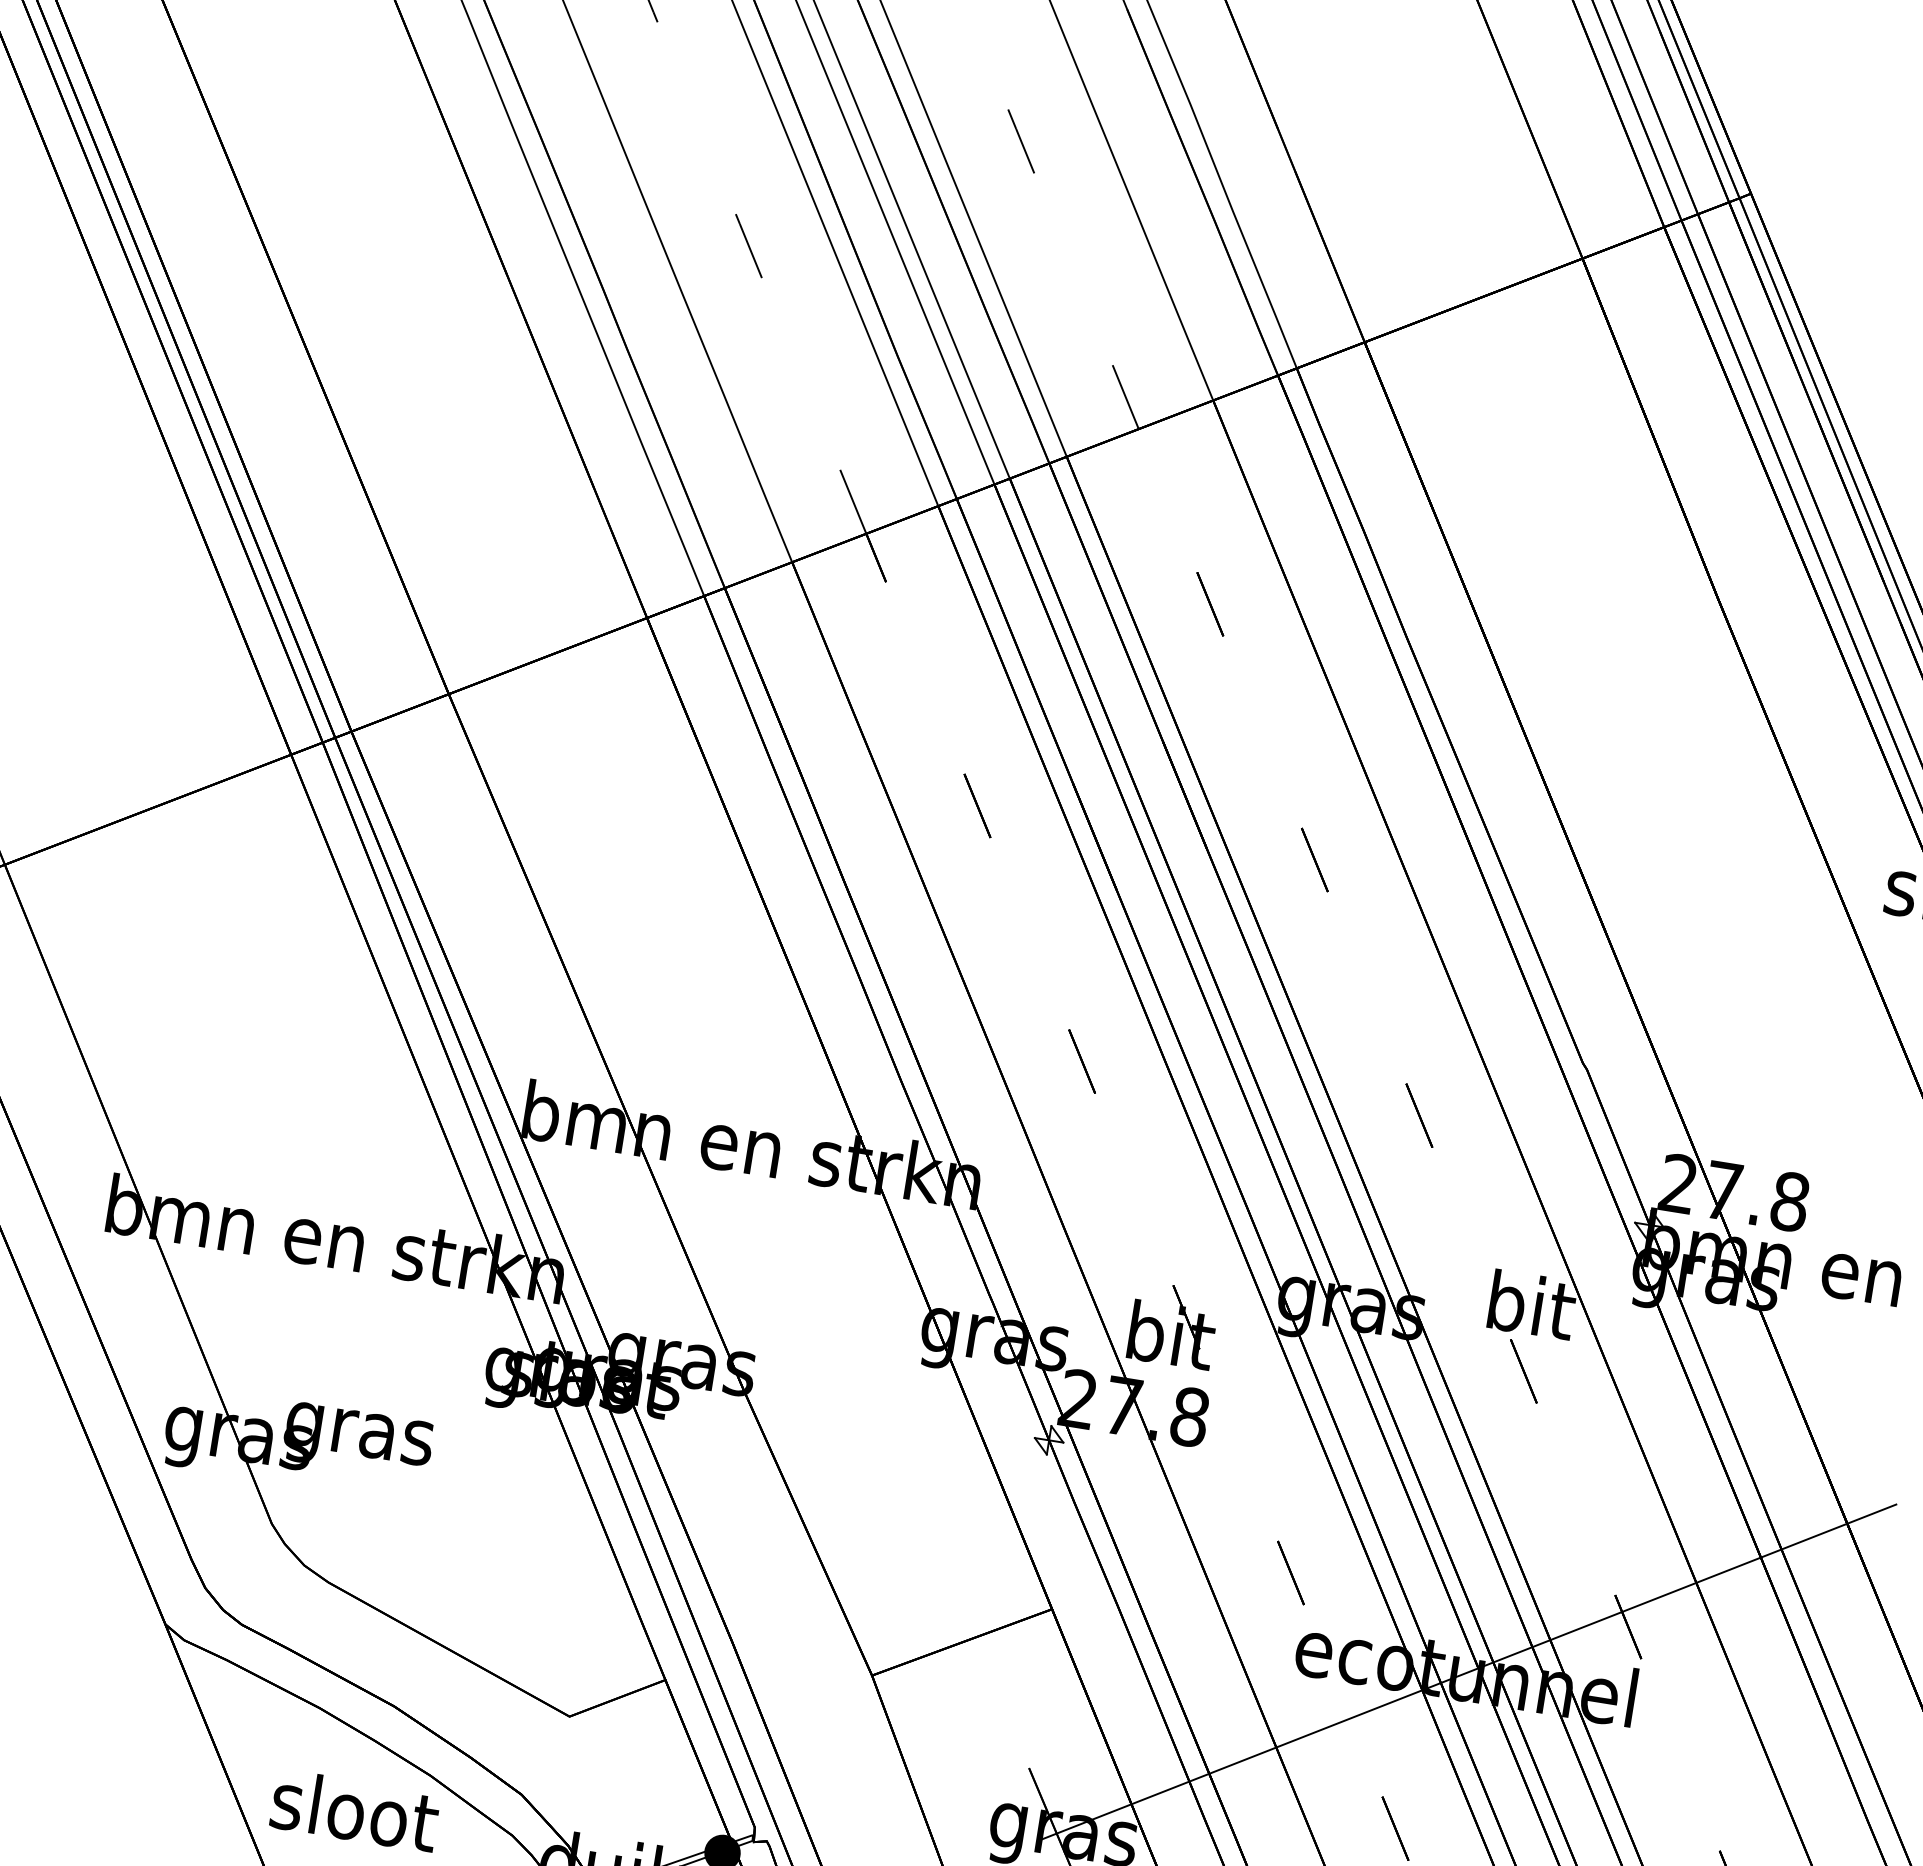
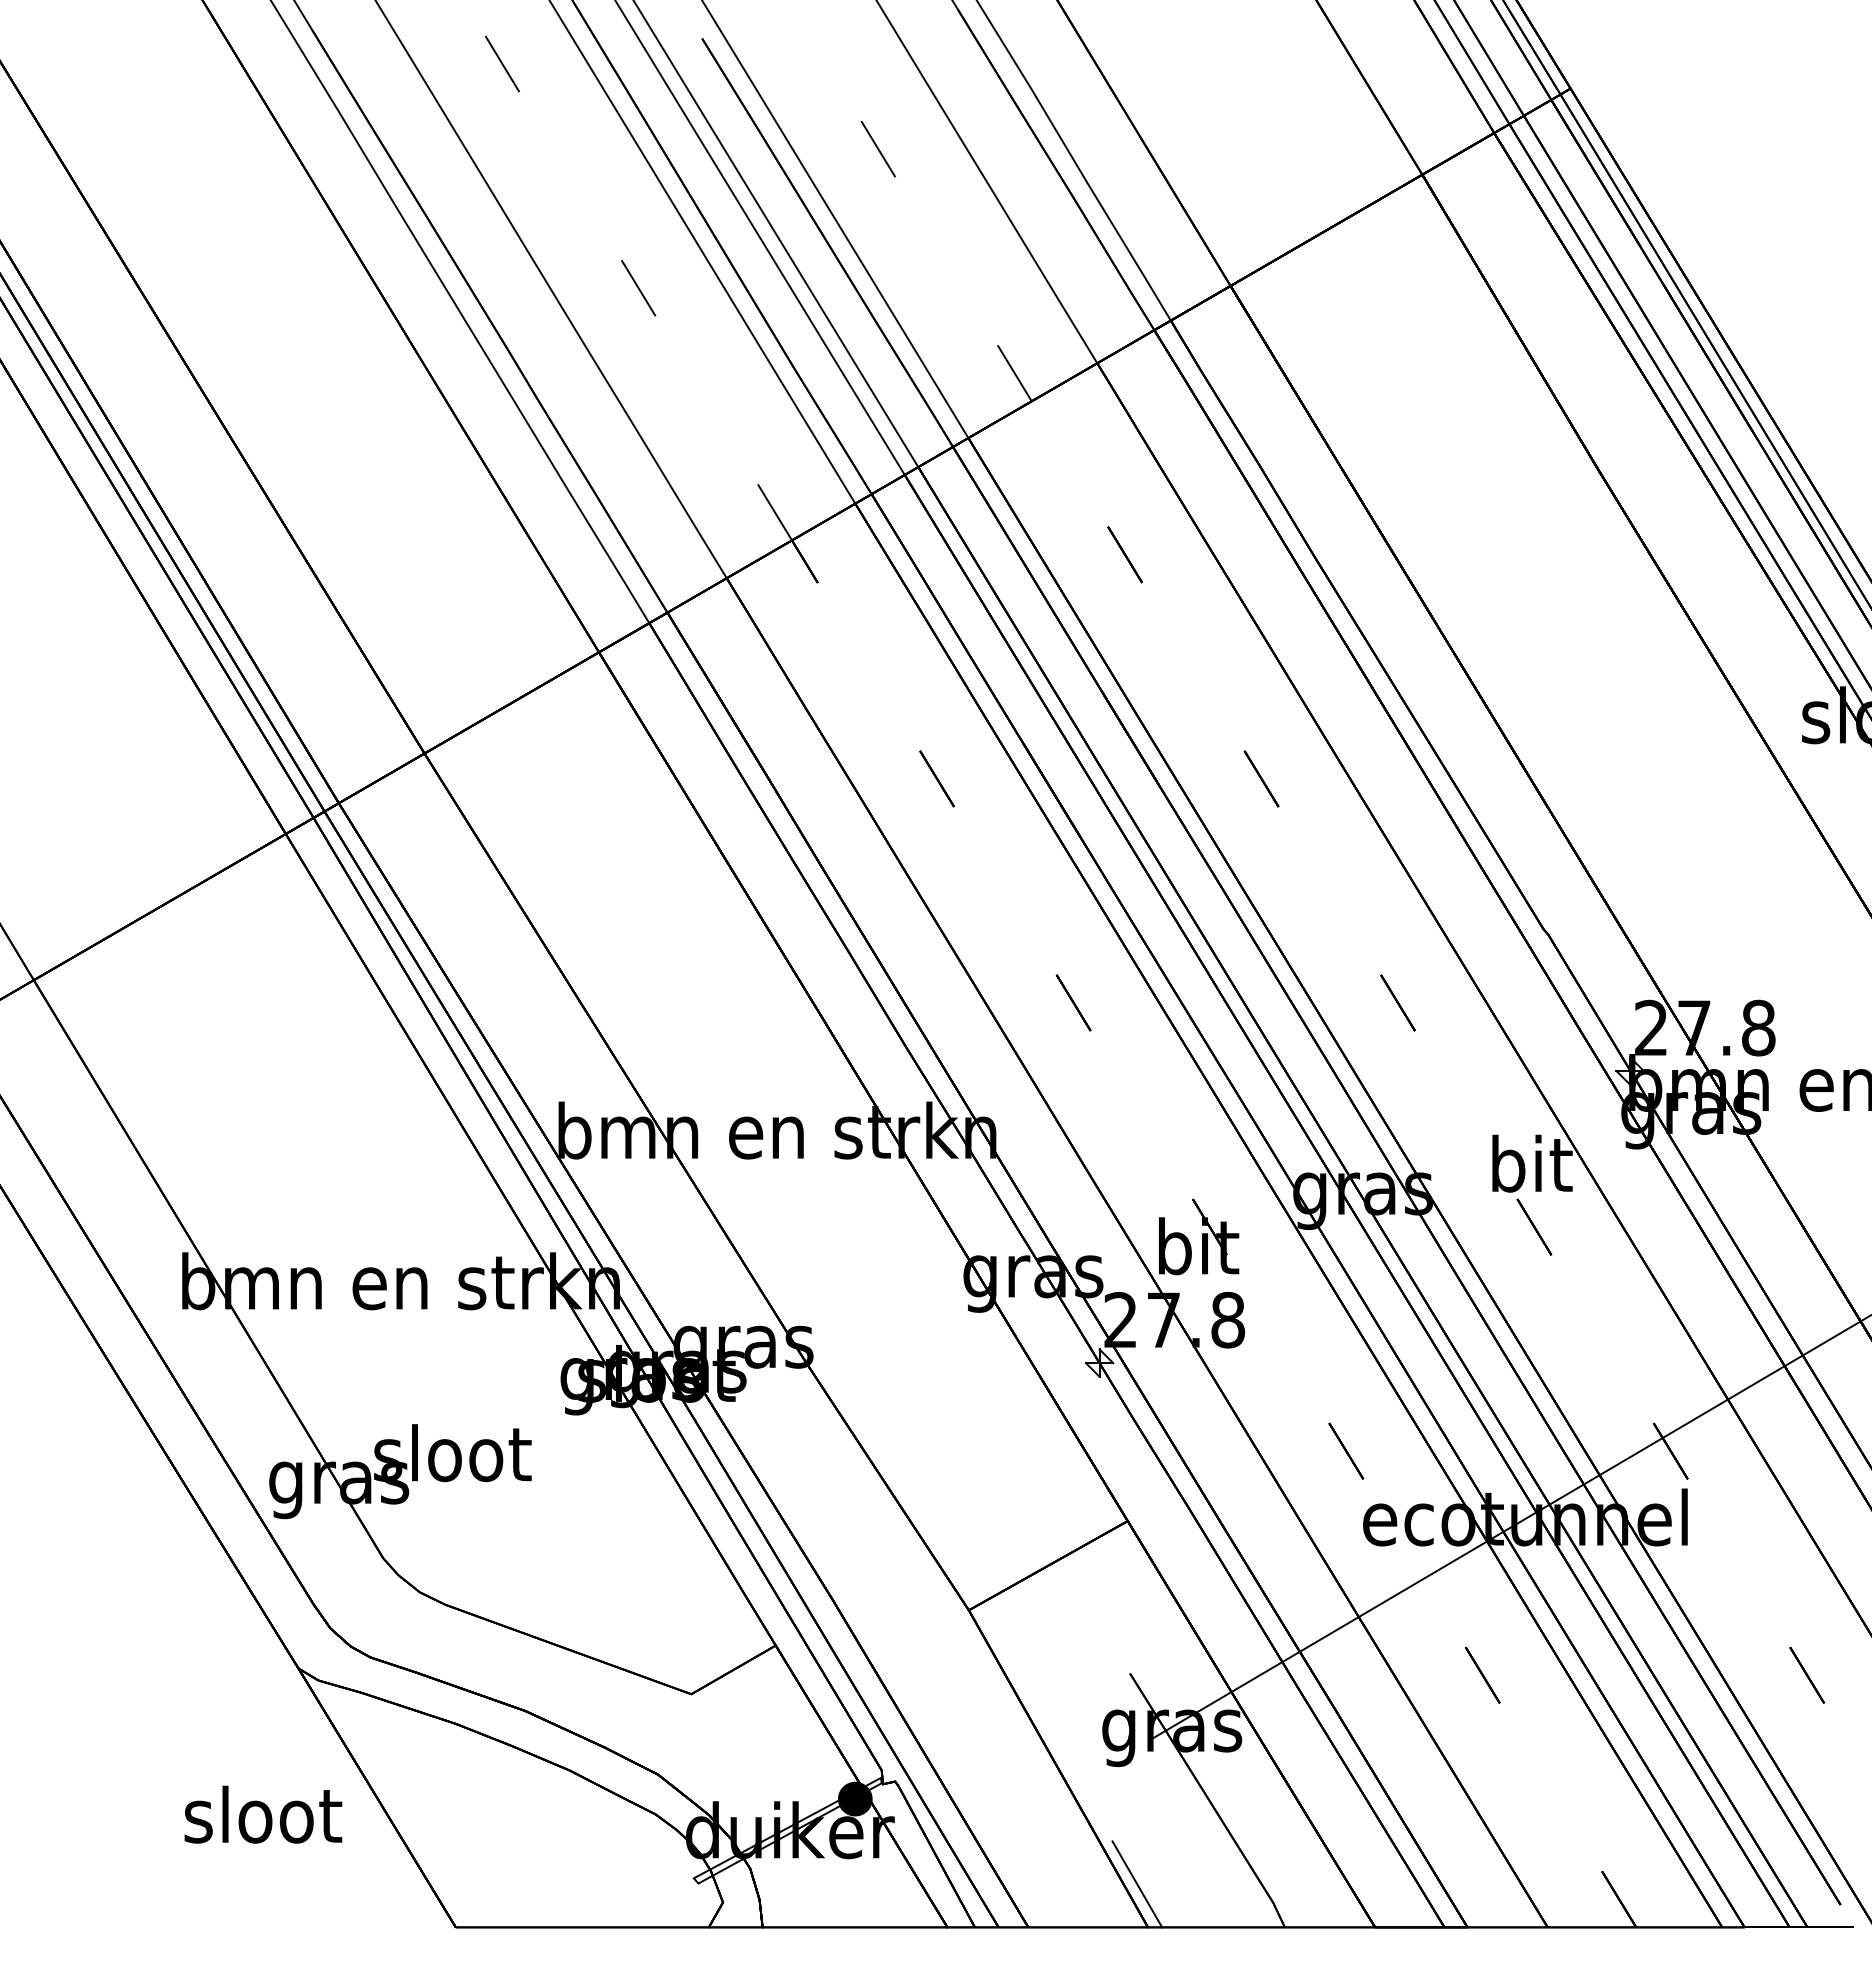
text: (360, 1433) -> (452, 1460), gras -> sloot
text: (355, 1810) -> (263, 1814), moved

